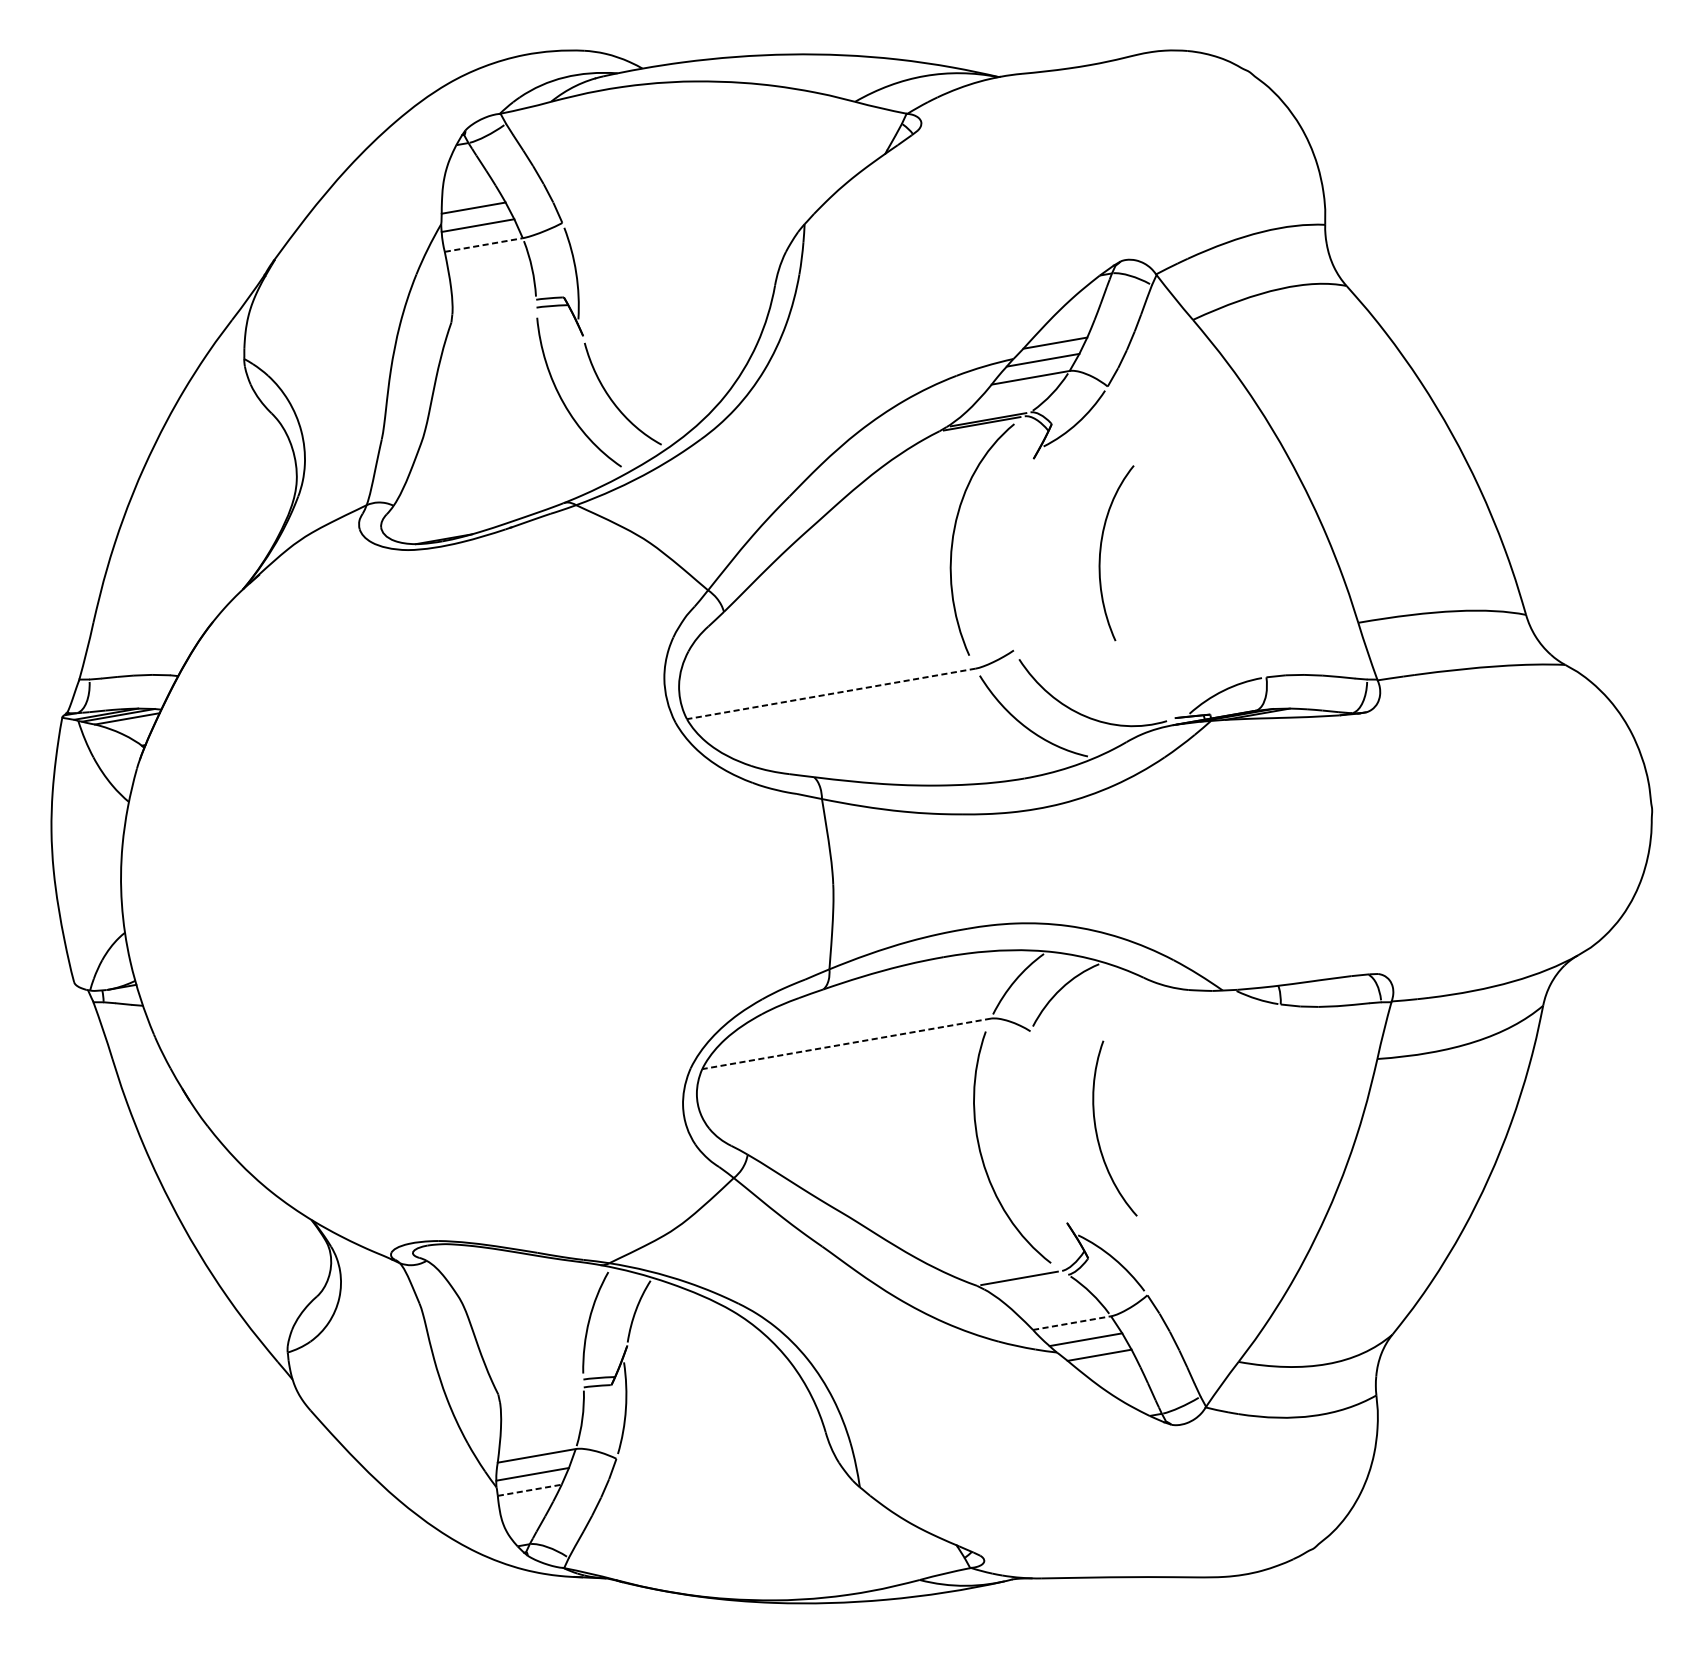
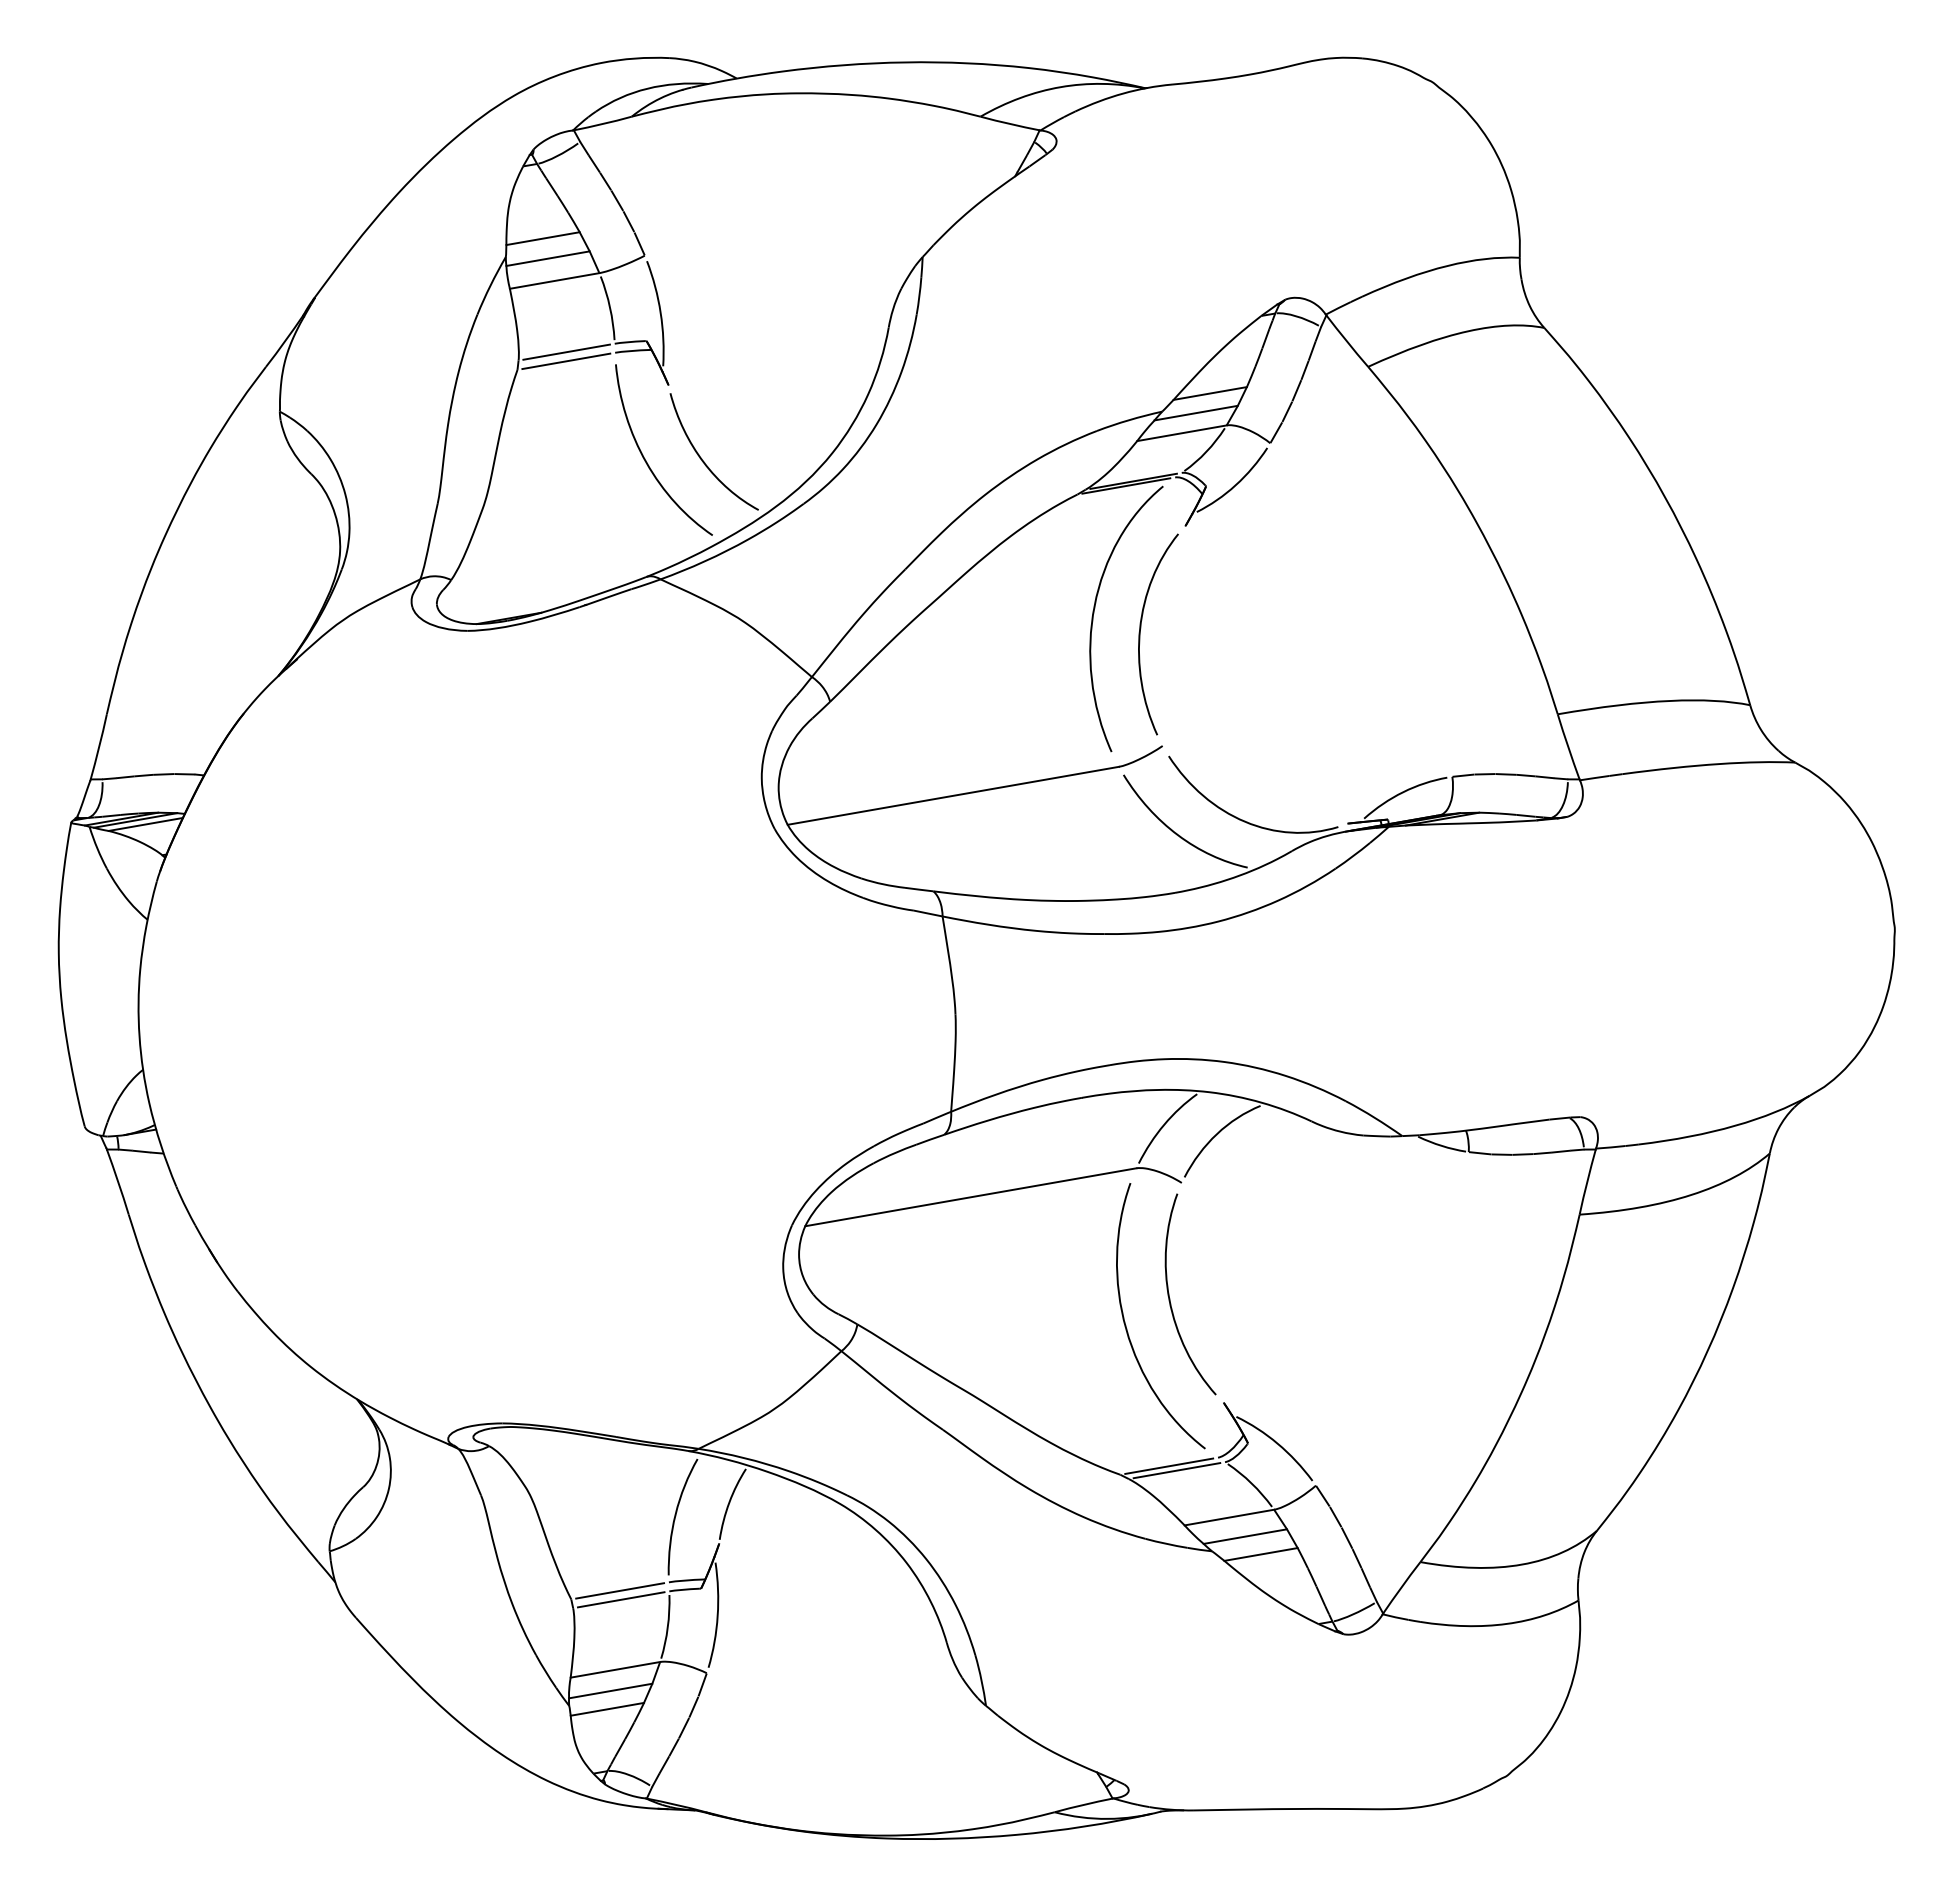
line: (484, 244) -> (555, 280), dashed -> solid
line: (494, 306) -> (566, 351), added
line: (494, 315) -> (566, 361), added
curve: (1100, 553) -> (1140, 634), moved
line: (830, 693) -> (952, 795), dashed -> solid
line: (846, 1044) -> (970, 1197), dashed -> solid
curve: (1097, 1132) -> (1170, 1298), moved
line: (1025, 1282) -> (1176, 1470), added
line: (1072, 1323) -> (1229, 1517), dashed -> solid
line: (541, 1386) -> (620, 1590), added
line: (541, 1394) -> (620, 1599), added
line: (529, 1490) -> (607, 1709), dashed -> solid

